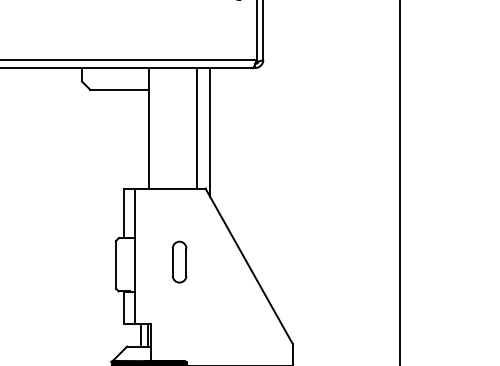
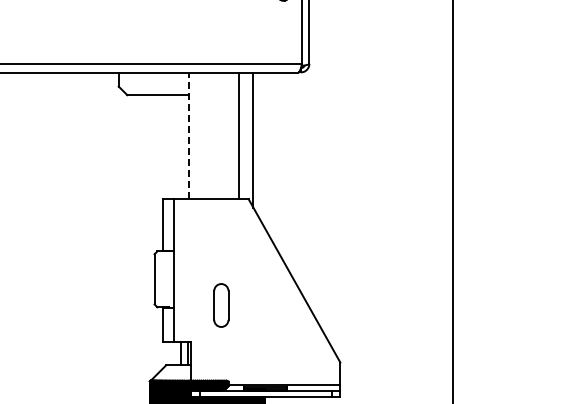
line: (148, 127) -> (188, 135), solid -> dashed
part: (179, 262) -> (221, 305), moved

